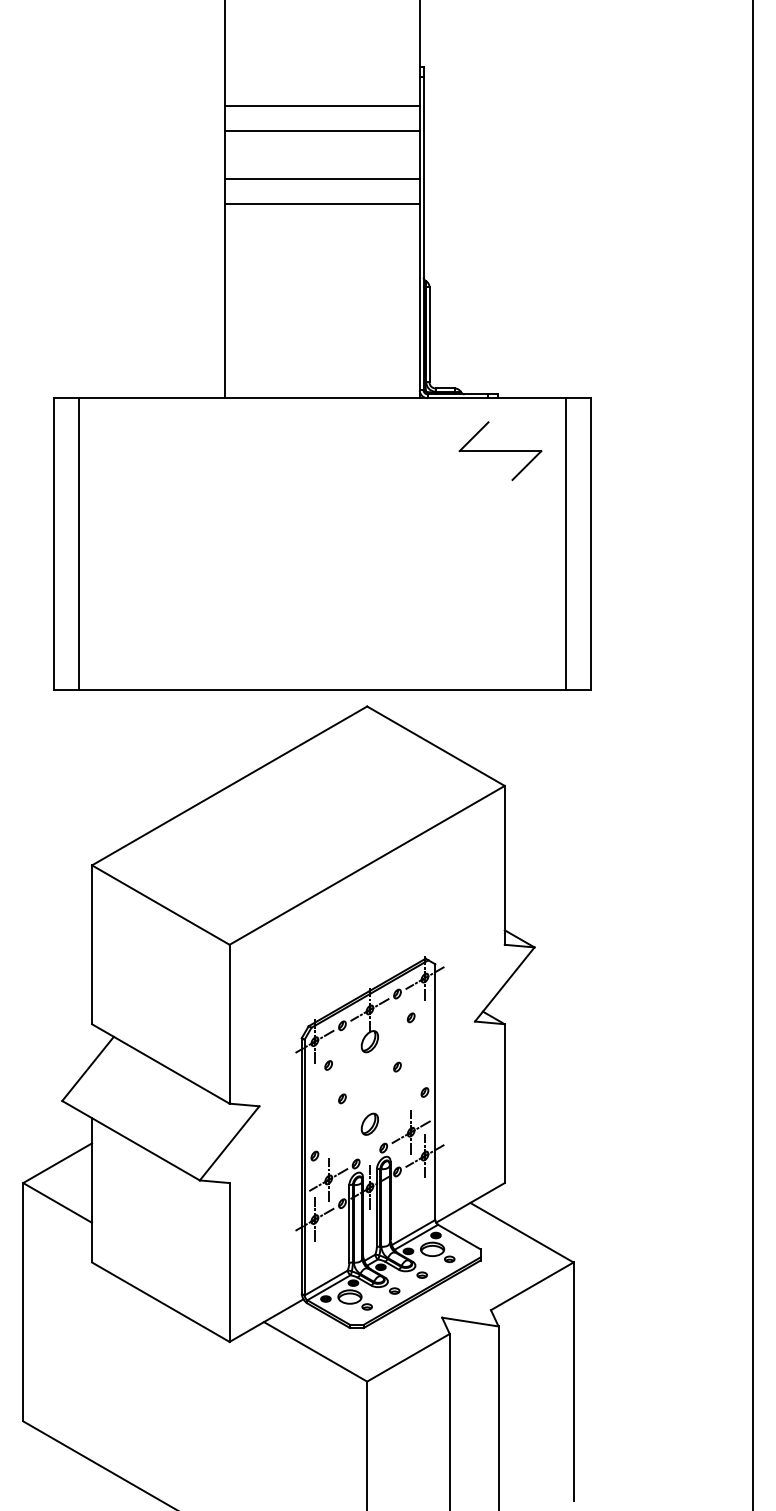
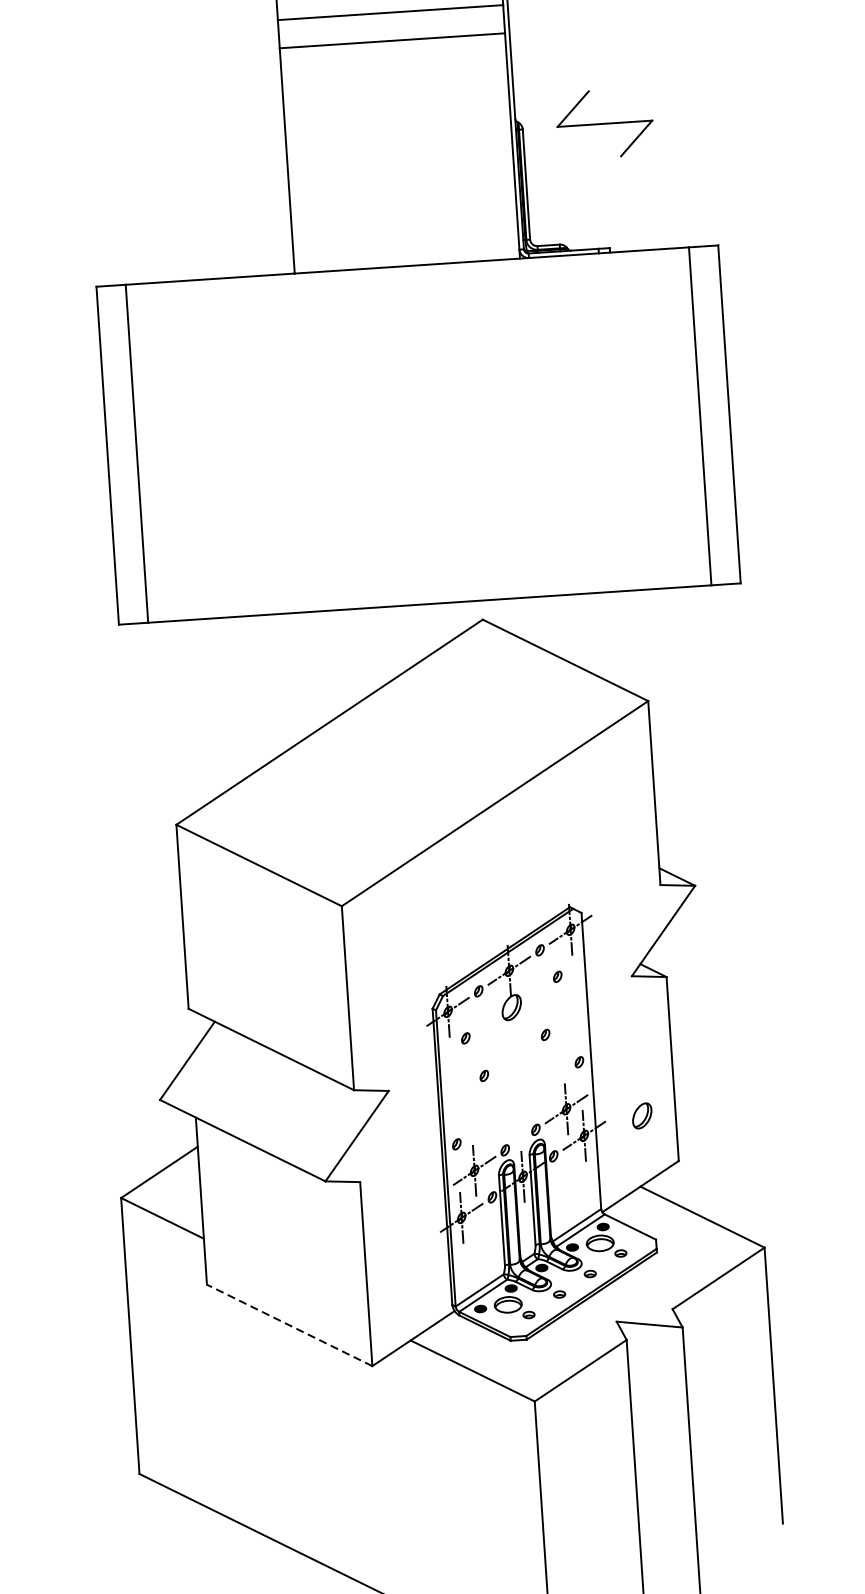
part: (500, 450) -> (604, 123), moved
part: (369, 1123) -> (641, 1115), moved
line: (160, 1301) -> (289, 1324), solid -> dashed

